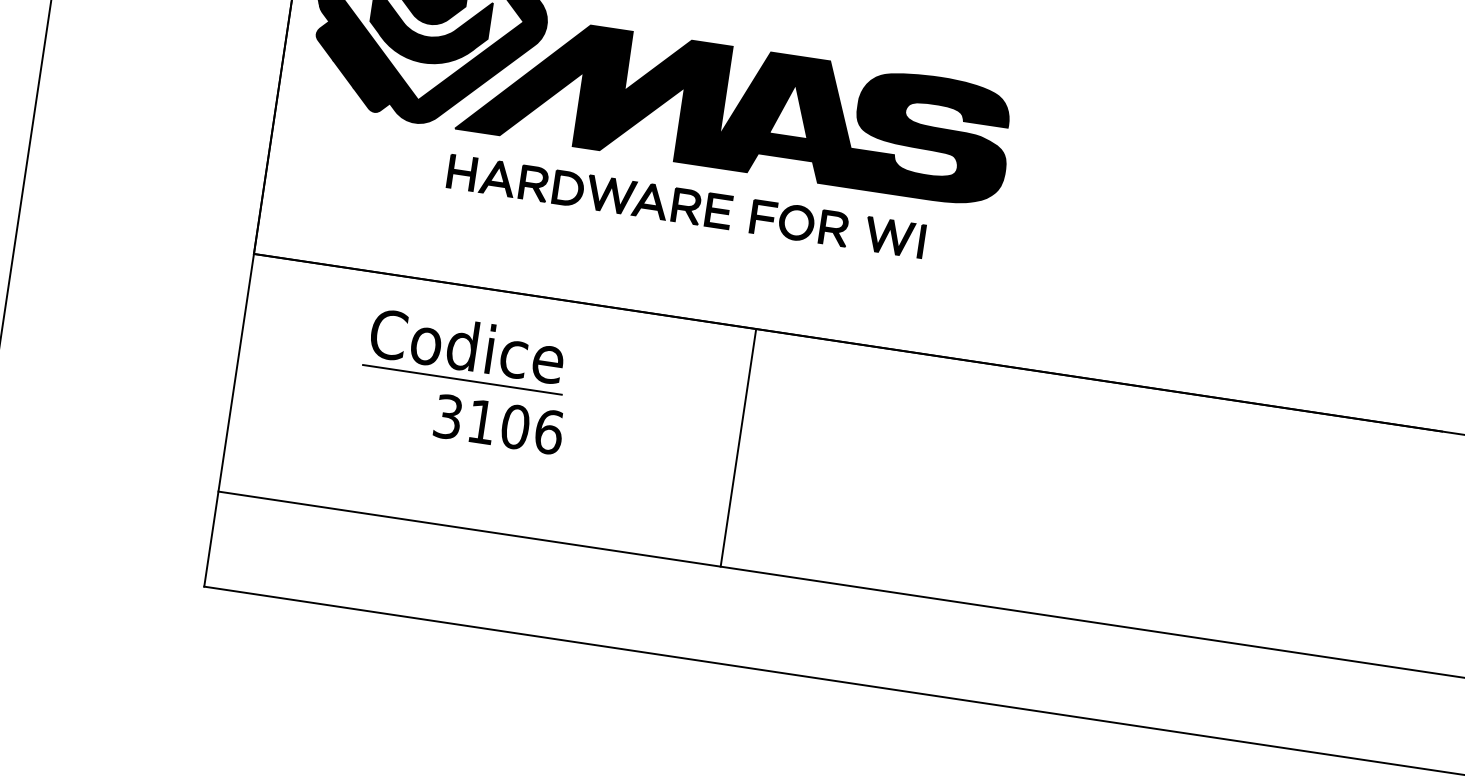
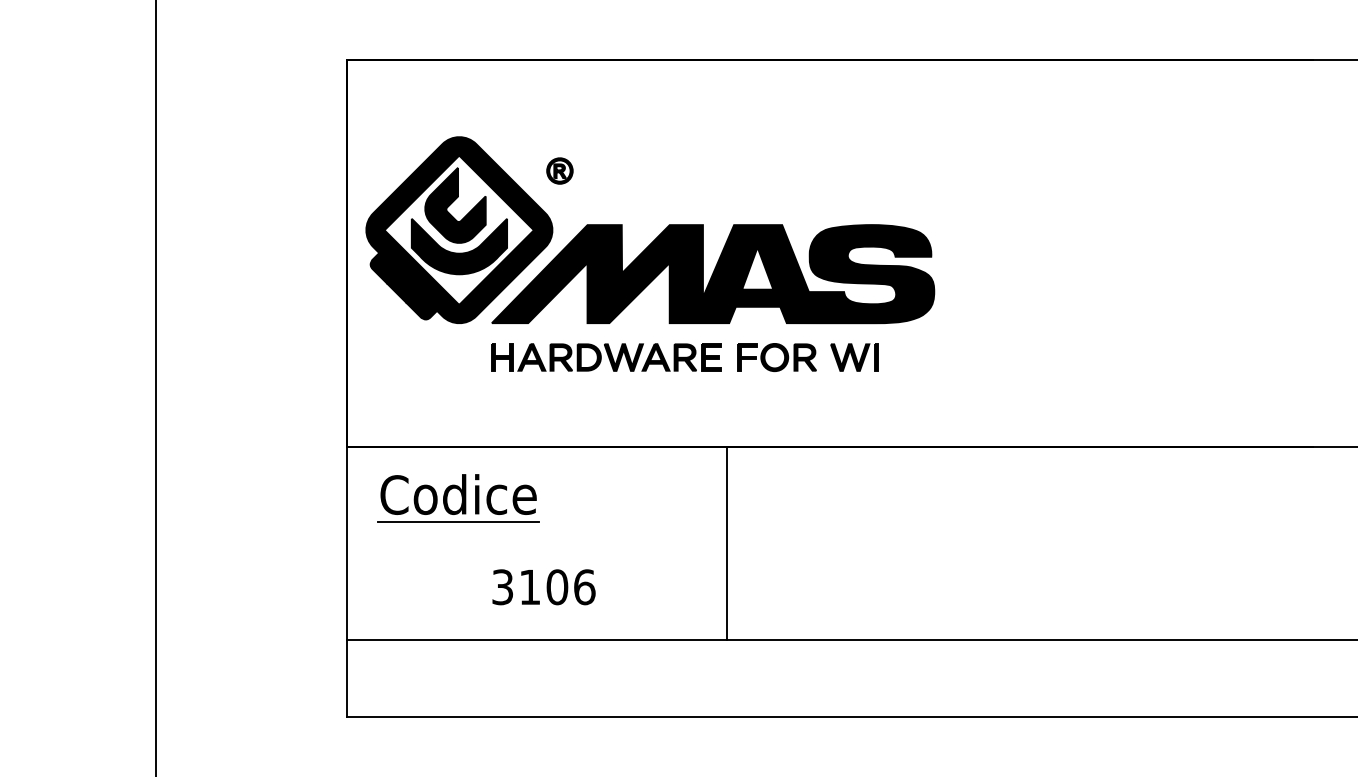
part: (466, 350) -> (458, 498), moved
text: (498, 424) -> (543, 587), moved
line: (739, 446) -> (727, 542), moved

